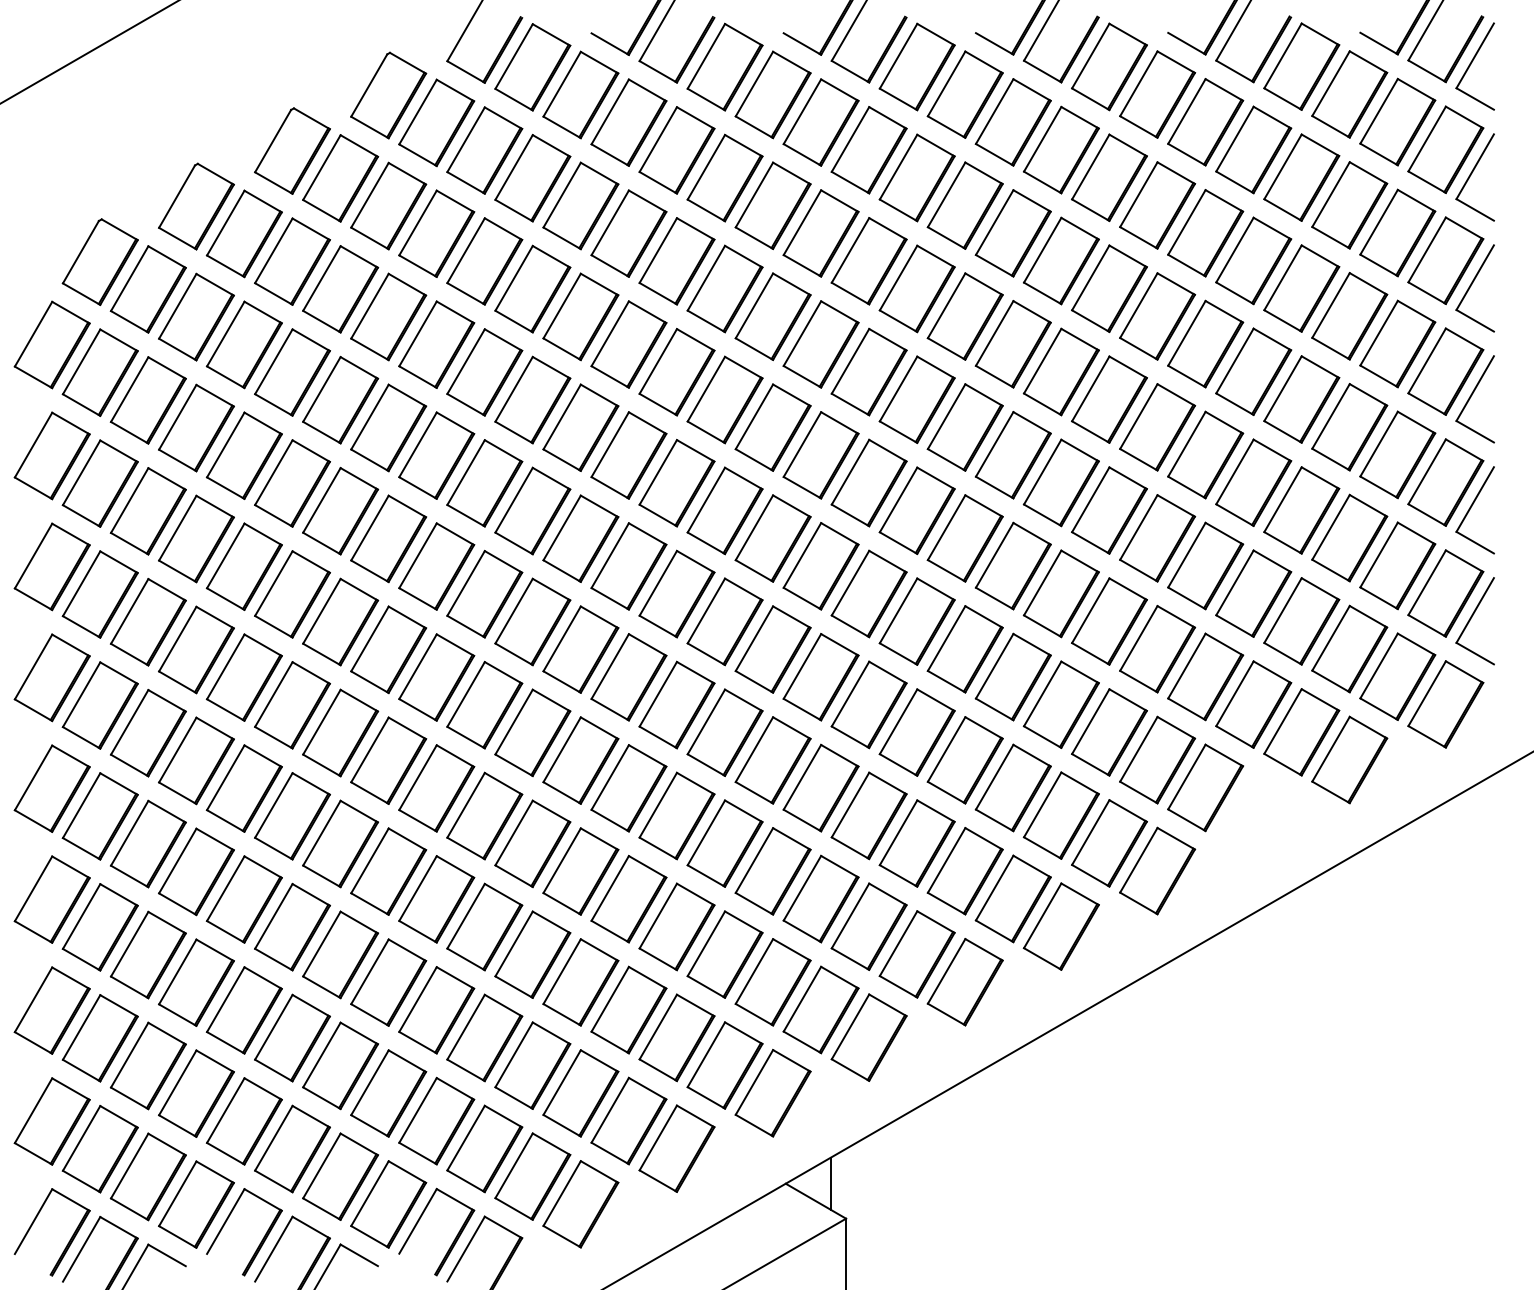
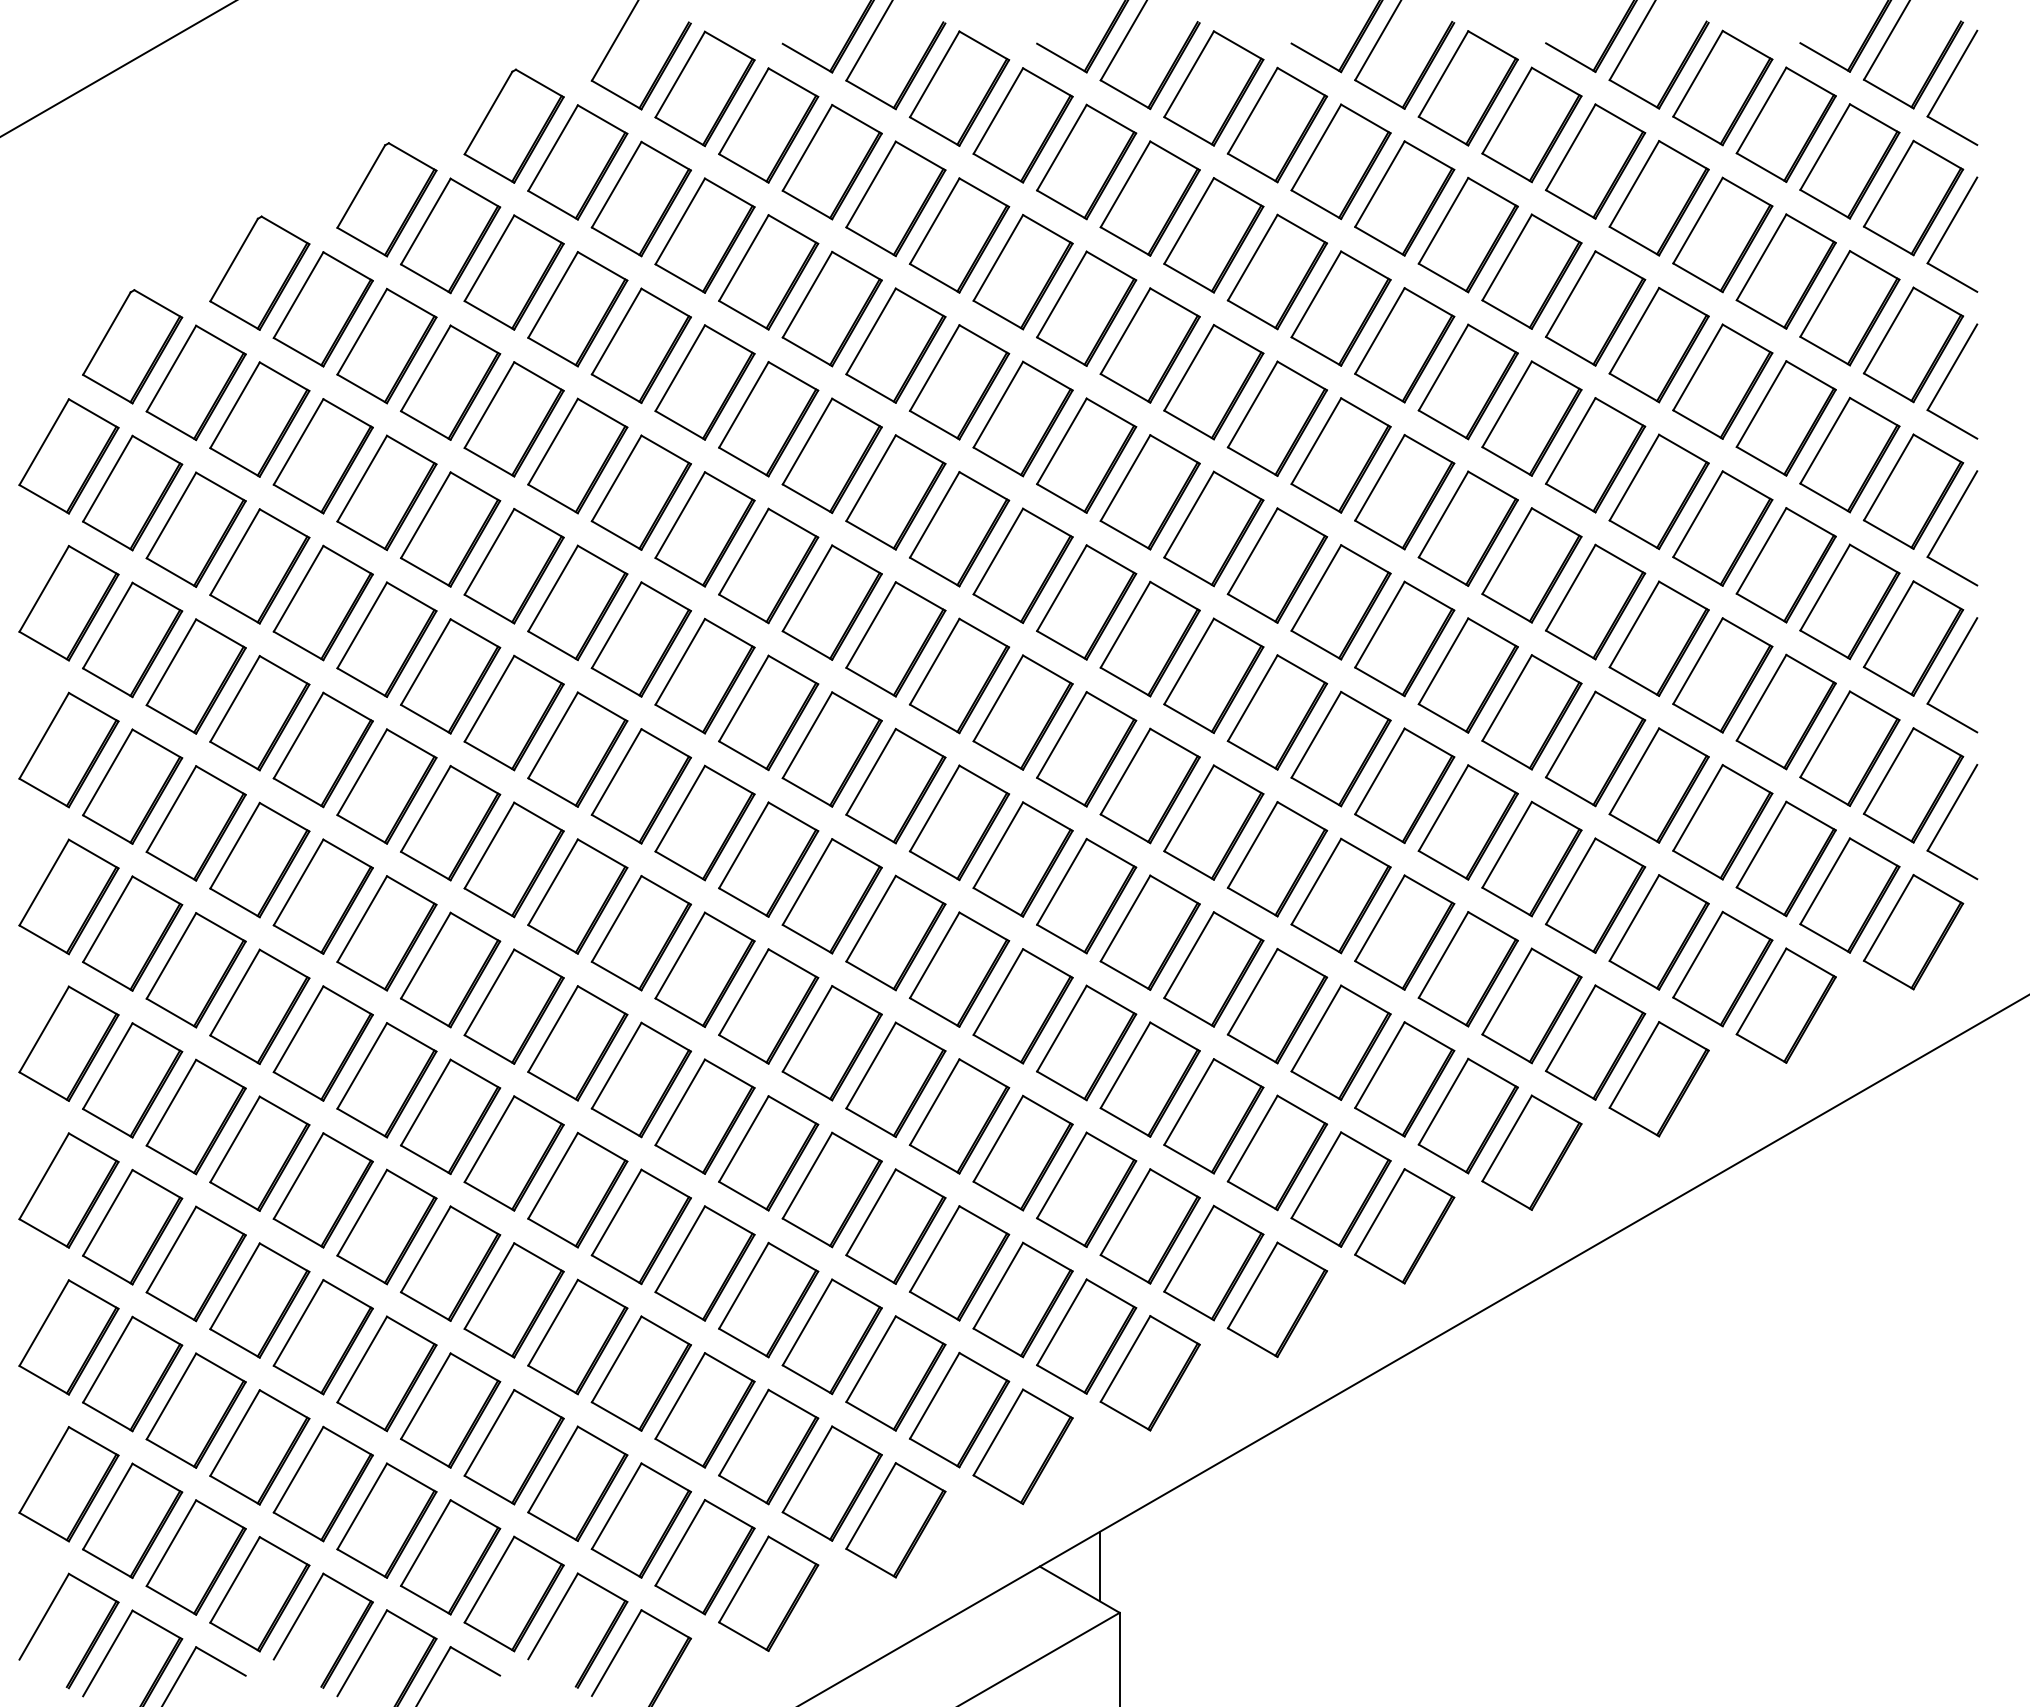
part: (1253, 815) -> (1658, 1079), added

